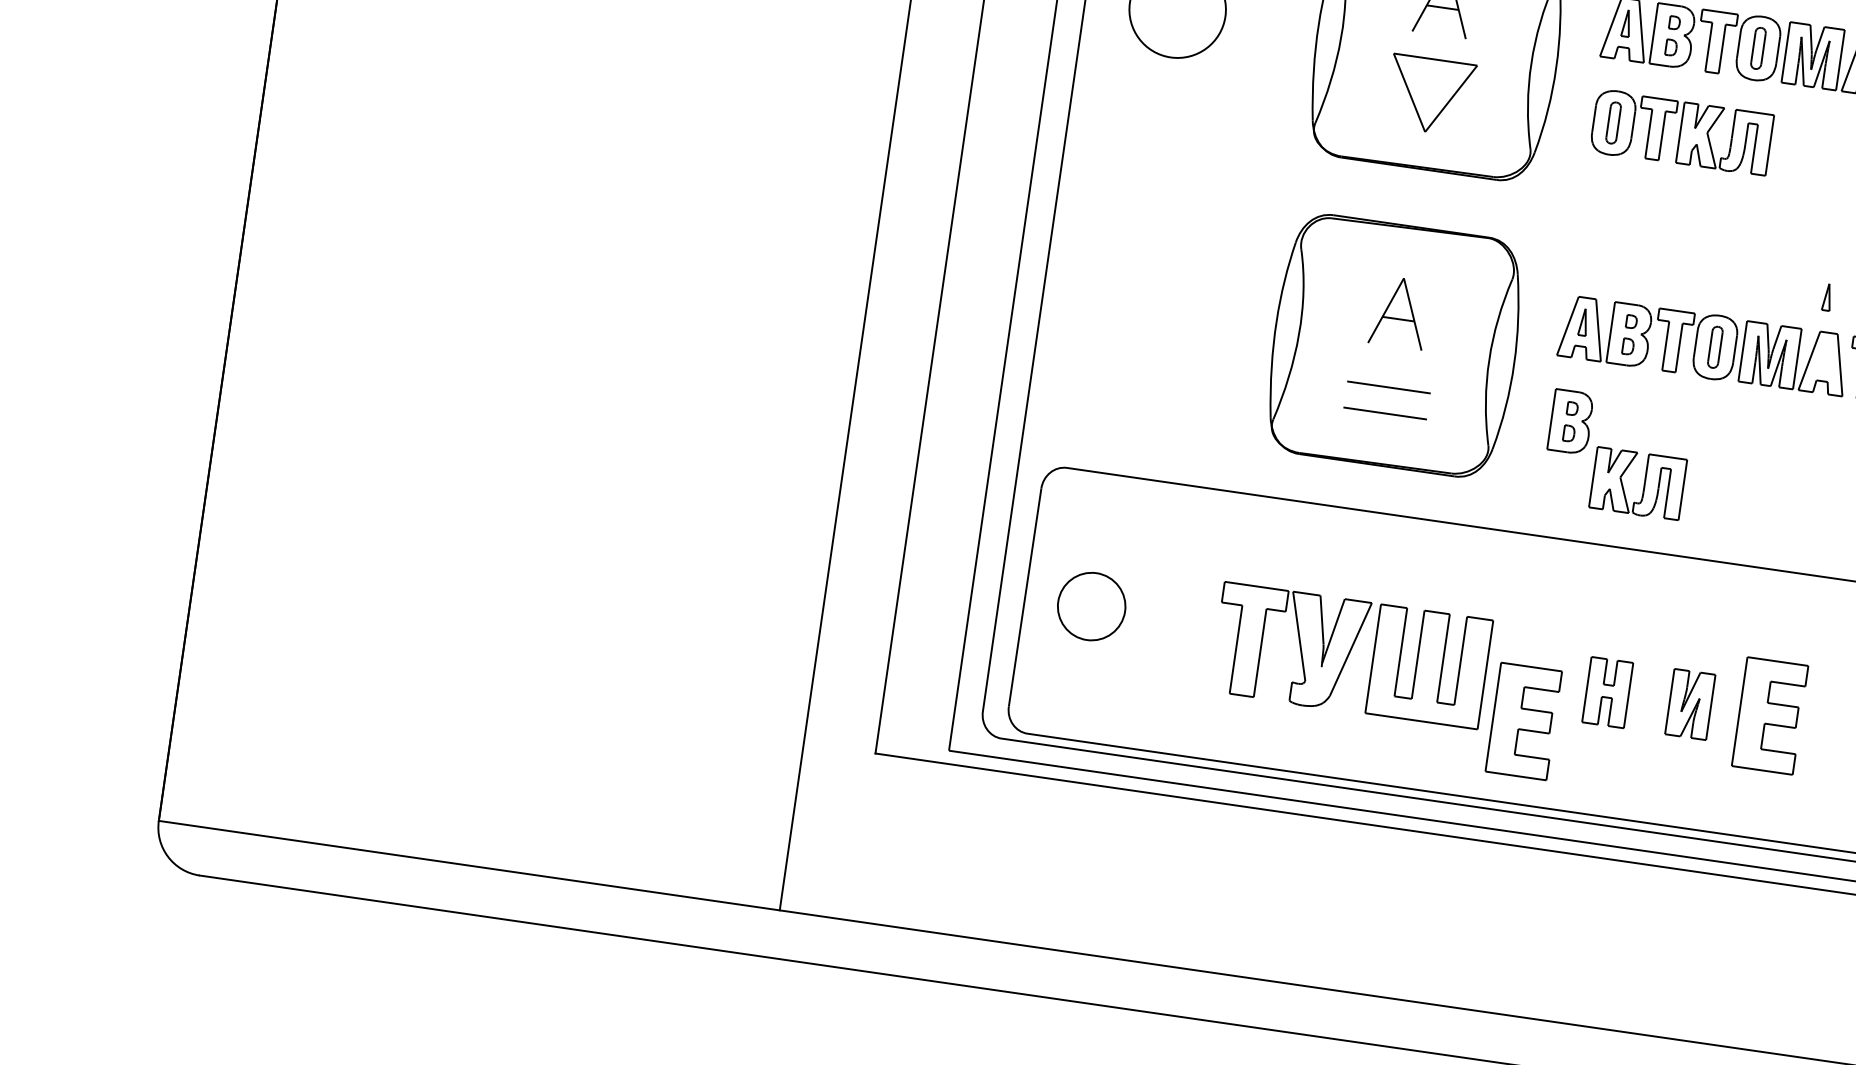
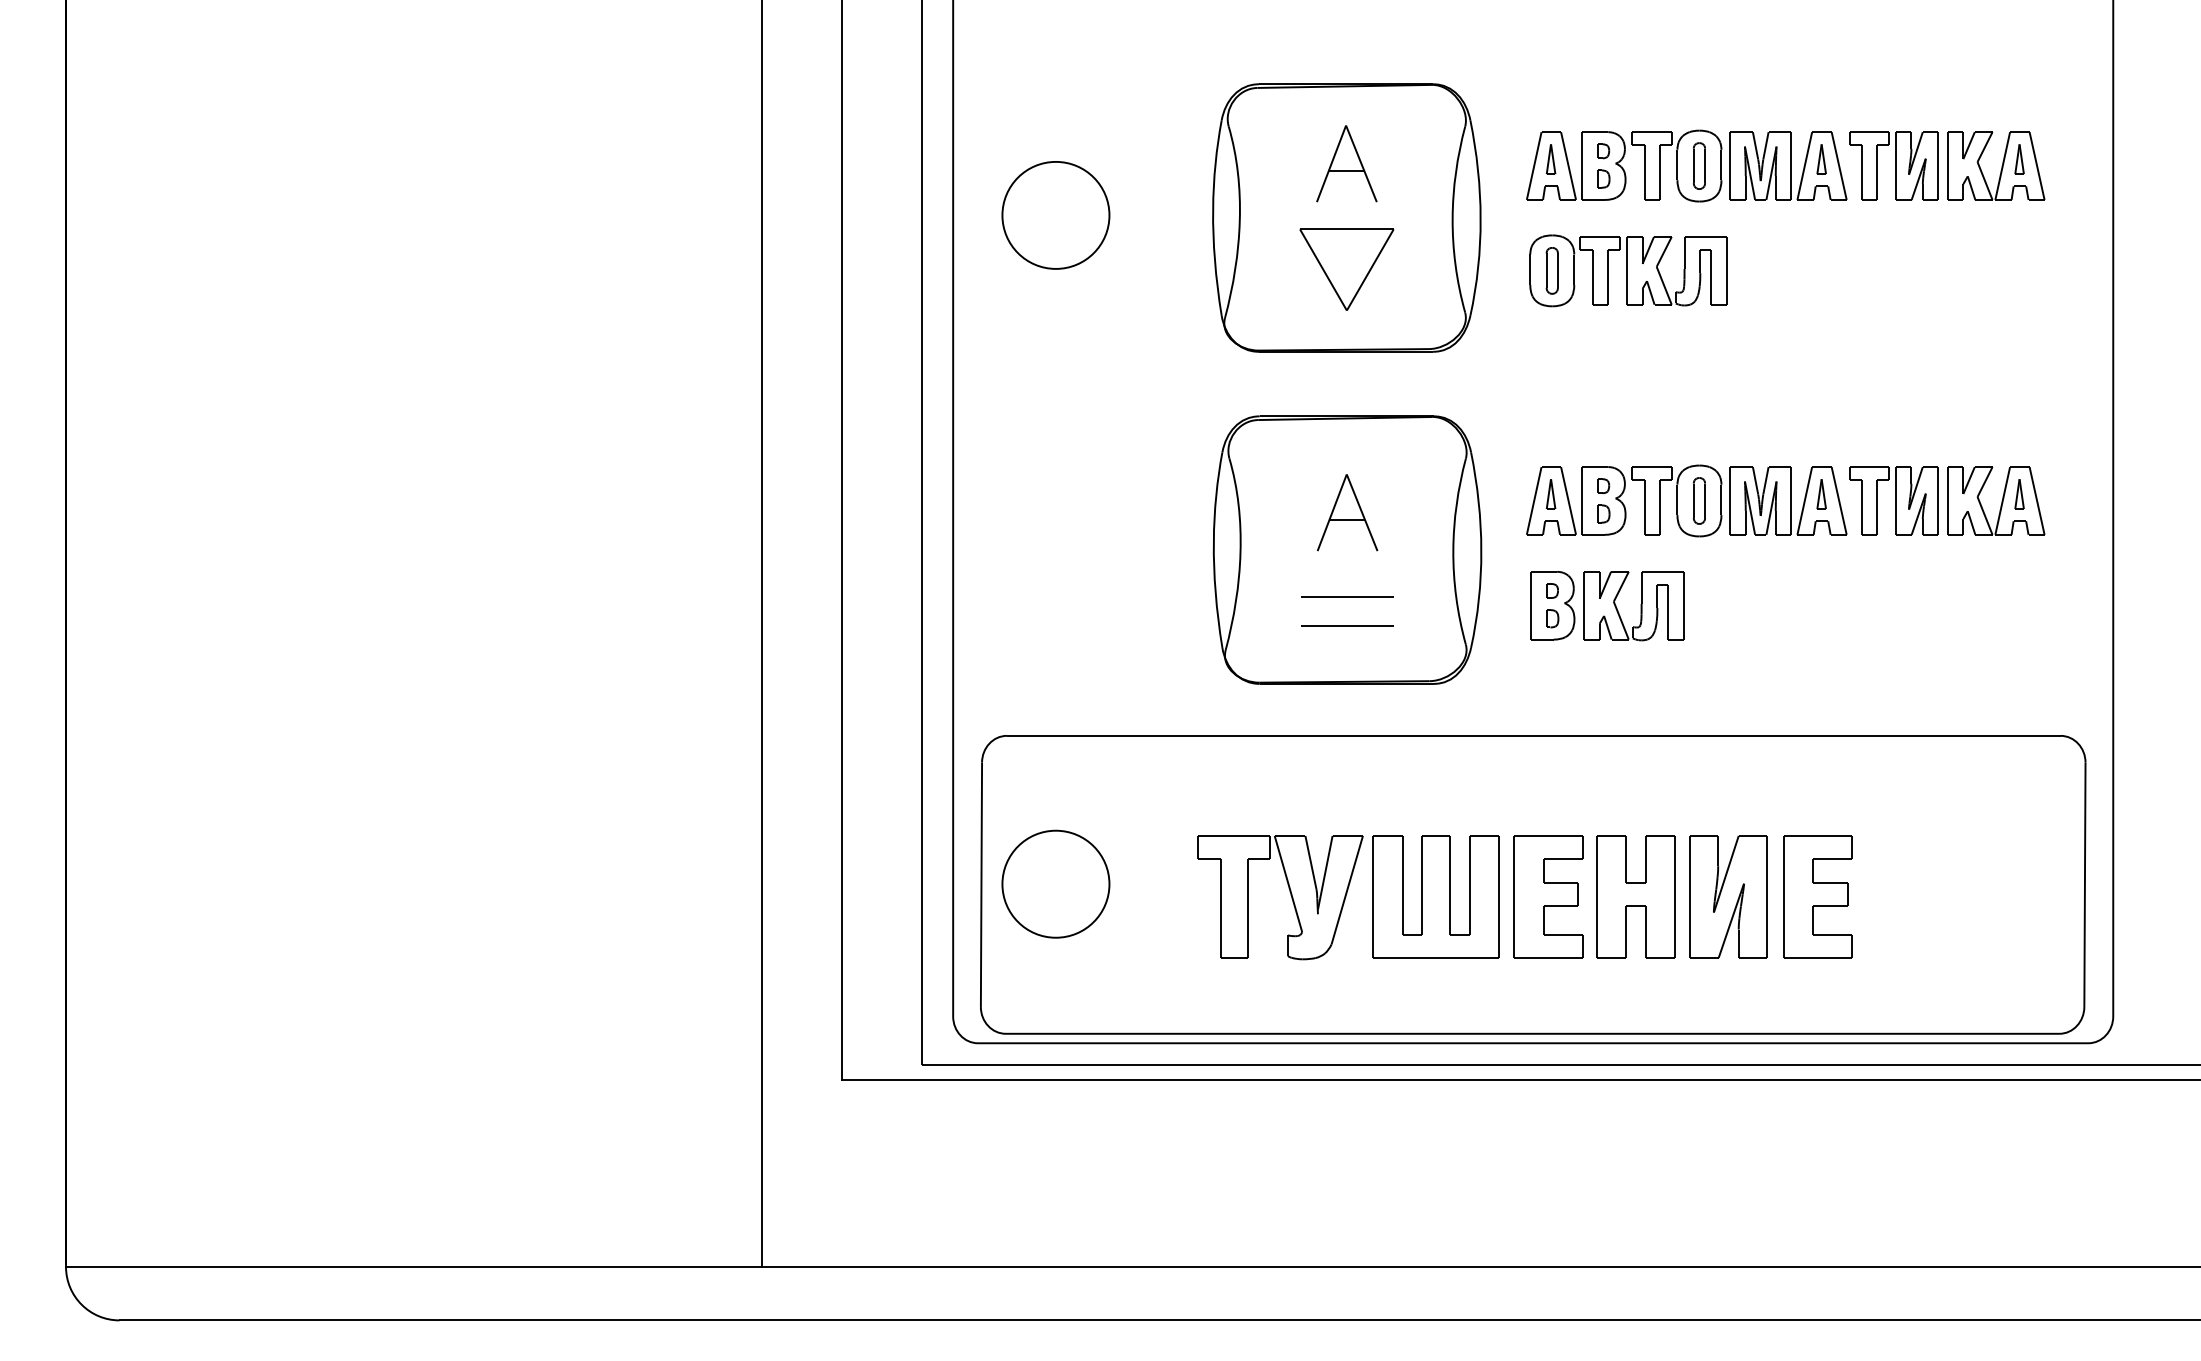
part: (1827, 297) -> (1821, 494), moved
part: (1643, 485) -> (1640, 606), moved
part: (1091, 605) -> (1055, 883), size x1.43
part: (1607, 692) -> (1635, 896), size x1.67
part: (1690, 704) -> (1728, 896), size x1.67
part: (1523, 721) -> (1548, 896), moved

